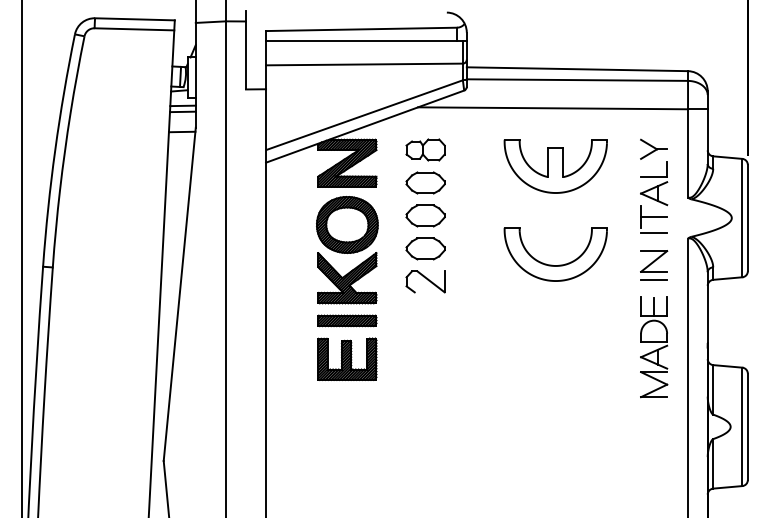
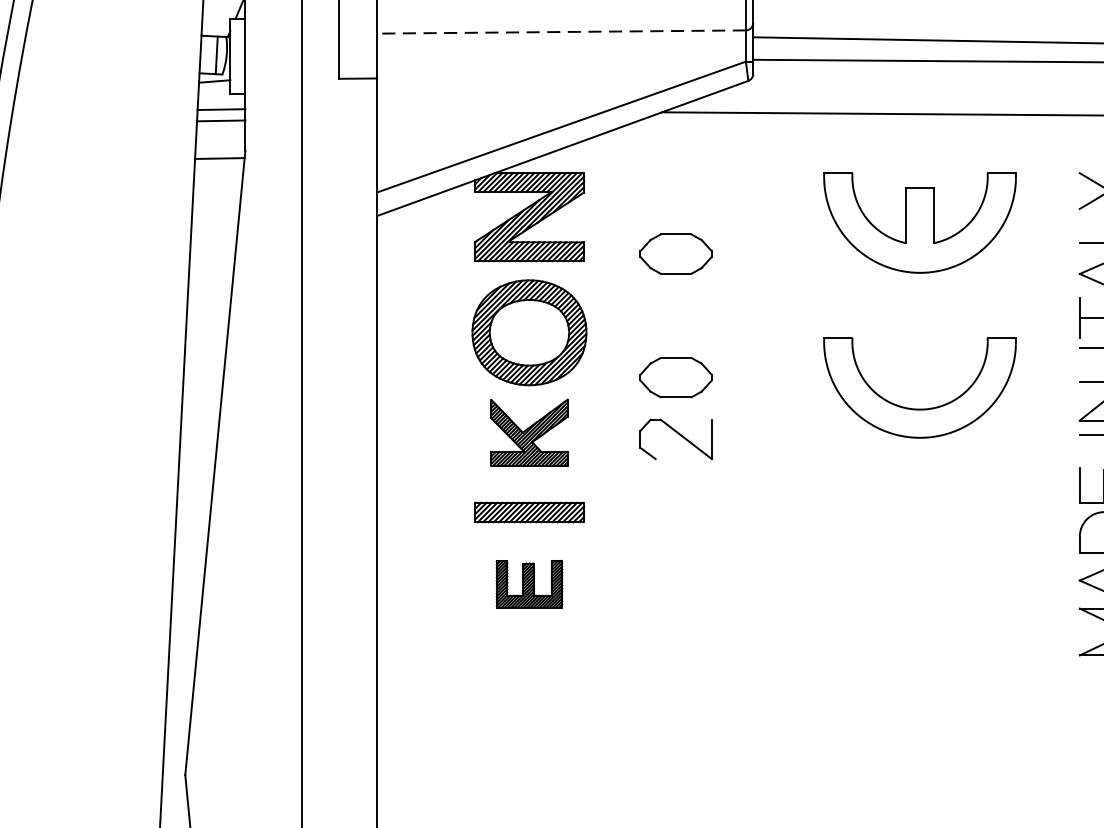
line: (363, 64) -> (559, 32), solid -> dashed
part: (425, 149) -> (675, 191), removed
part: (425, 215) -> (675, 315), removed
part: (347, 278) -> (529, 433), size x0.7
part: (347, 358) -> (529, 582), size x0.6

